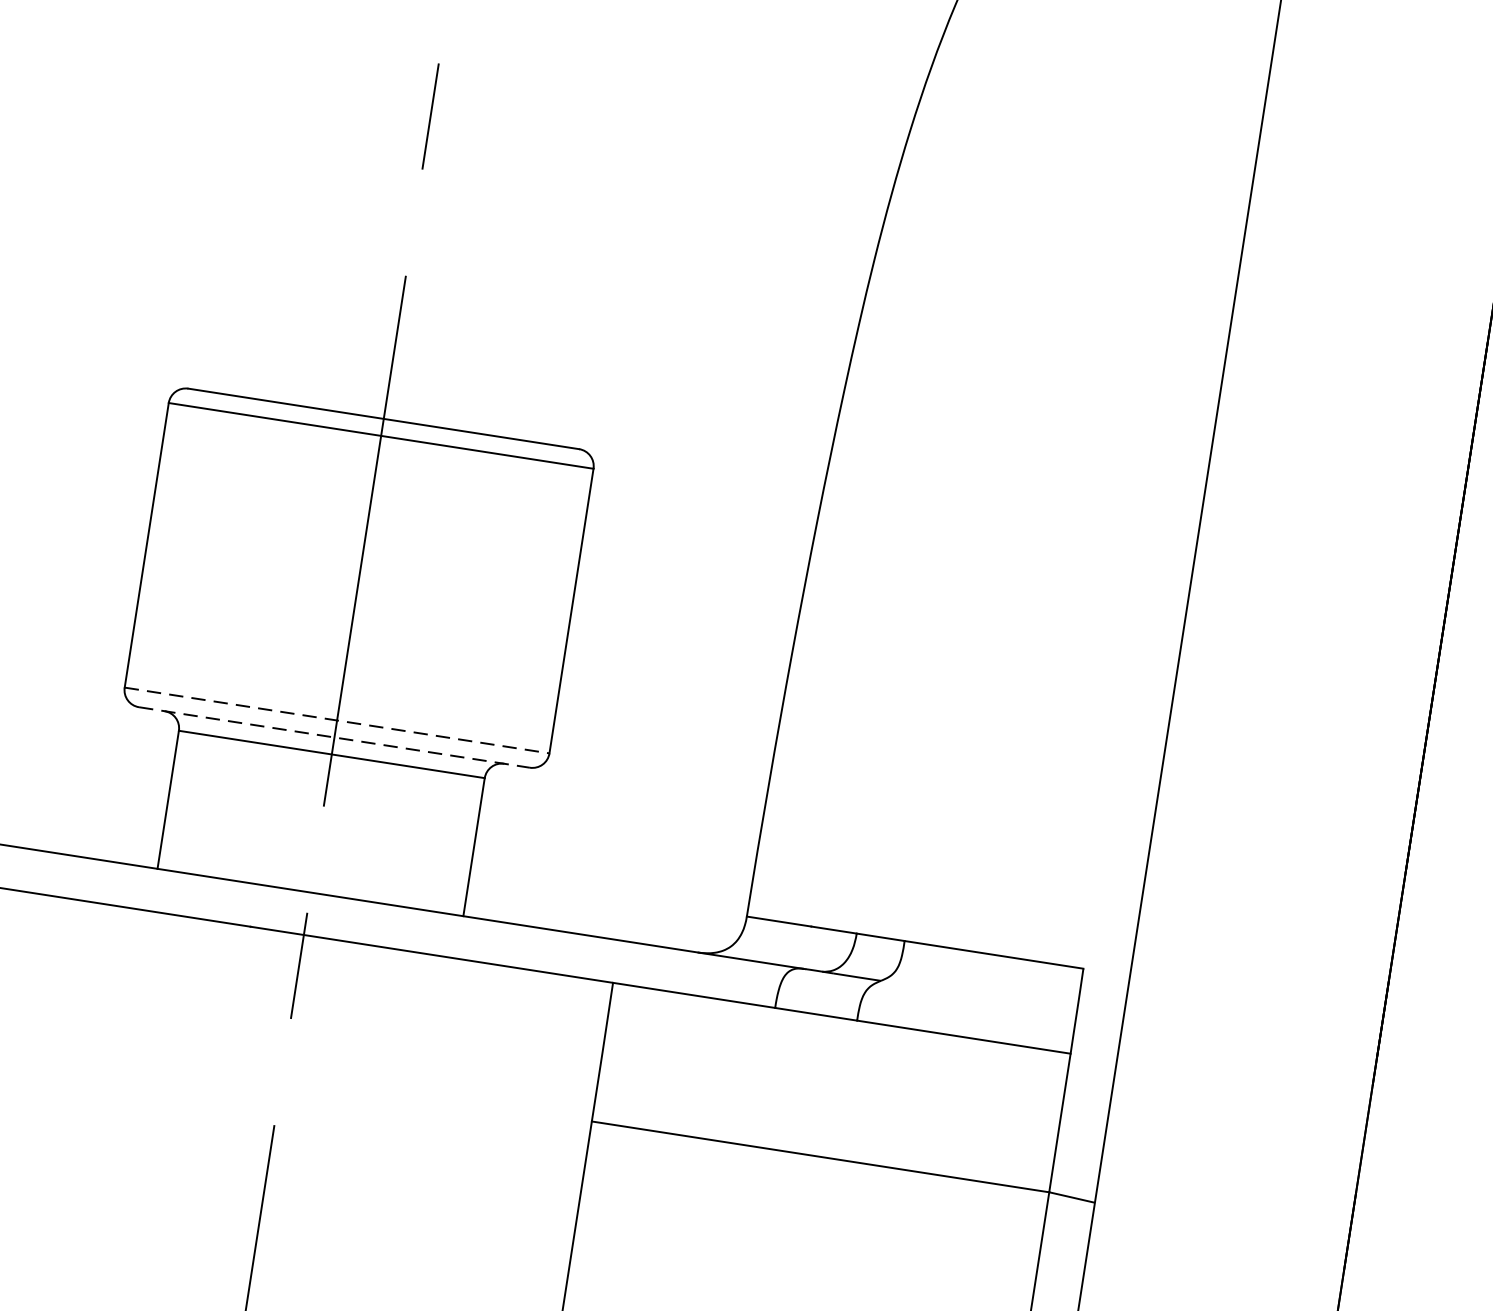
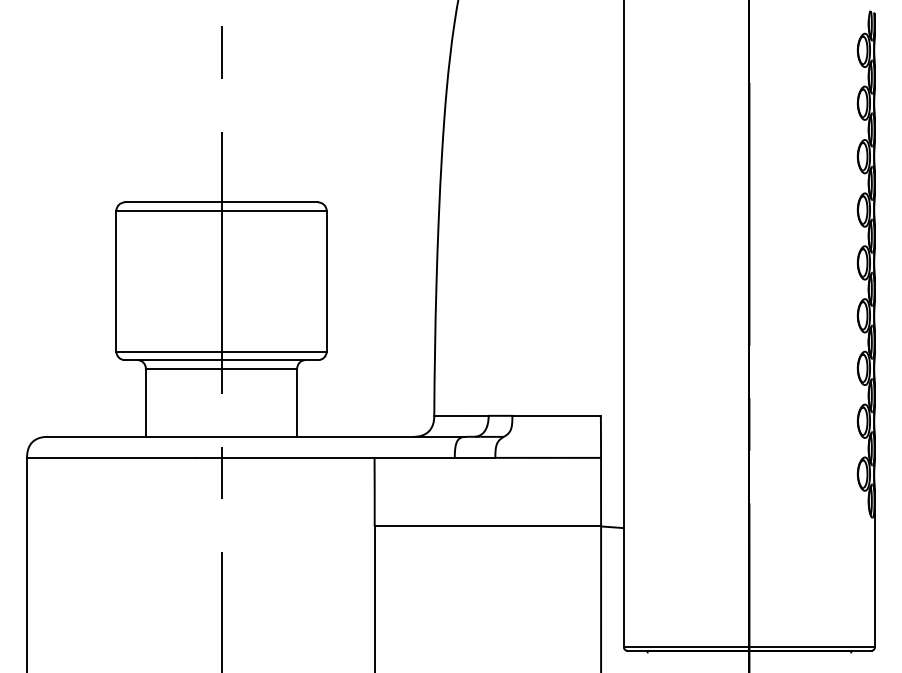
line: (339, 720) -> (222, 351), dashed -> solid
line: (334, 738) -> (221, 360), dashed -> solid

